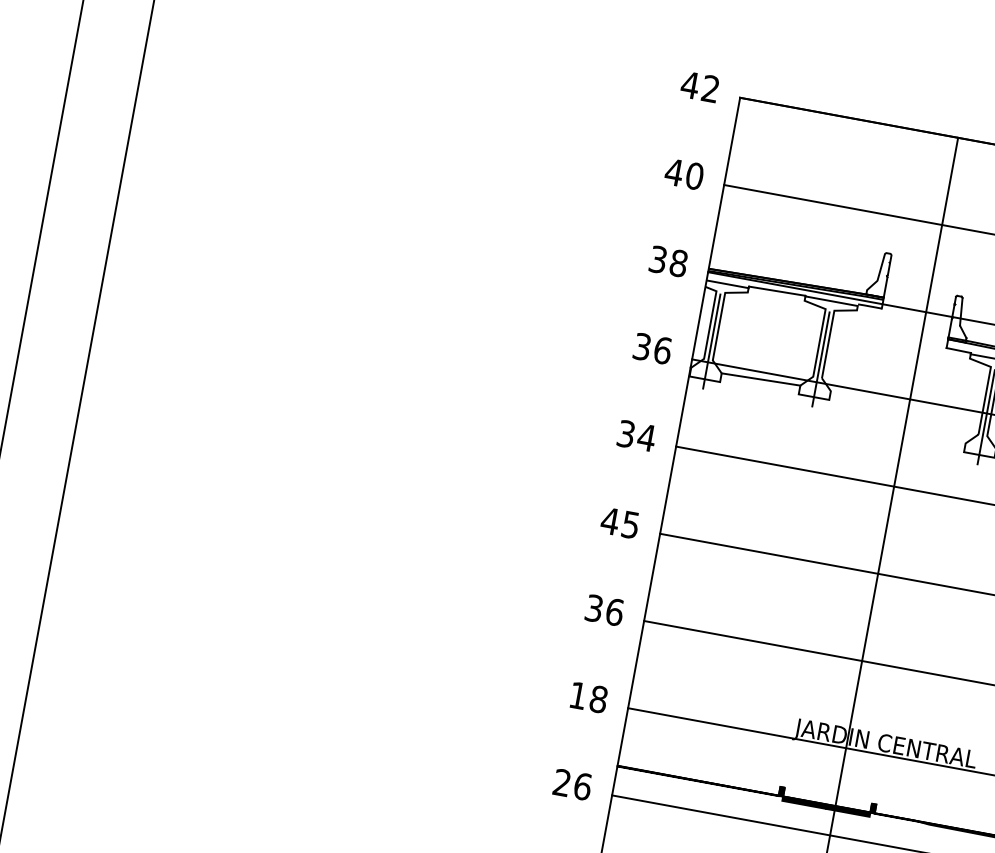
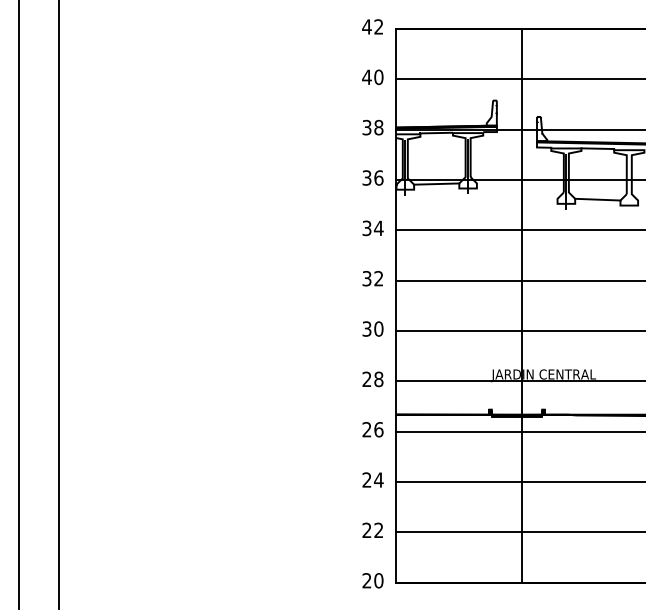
text: (619, 522) -> (372, 278), 45 -> 32
text: (614, 611) -> (378, 328), 36 -> 30
text: (577, 693) -> (366, 378), 18 -> 28

